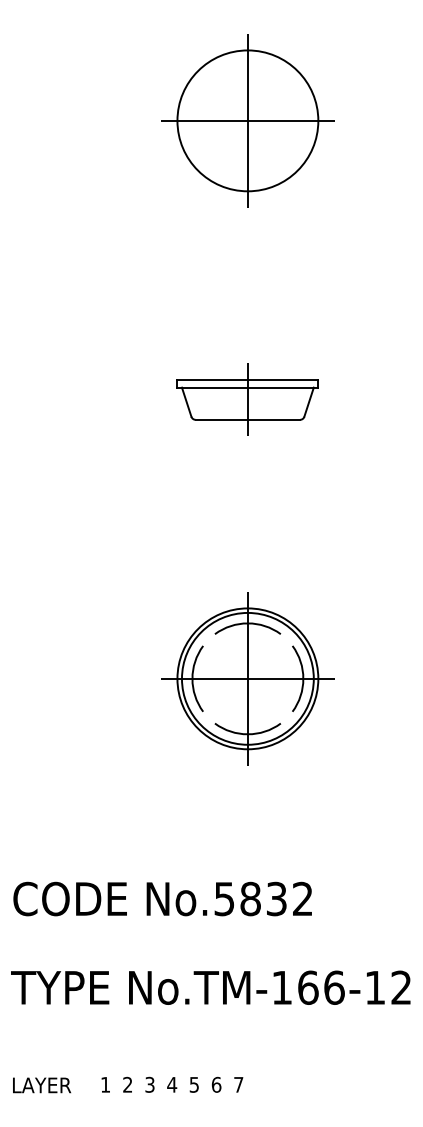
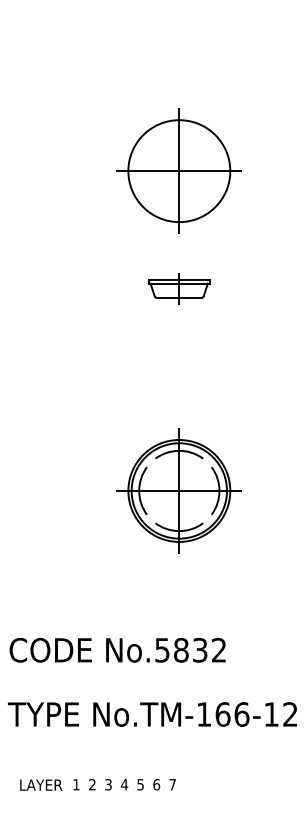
part: (247, 120) -> (179, 170), moved
part: (247, 399) -> (179, 288), size x0.6
text: (42, 1085) -> (41, 785), moved

